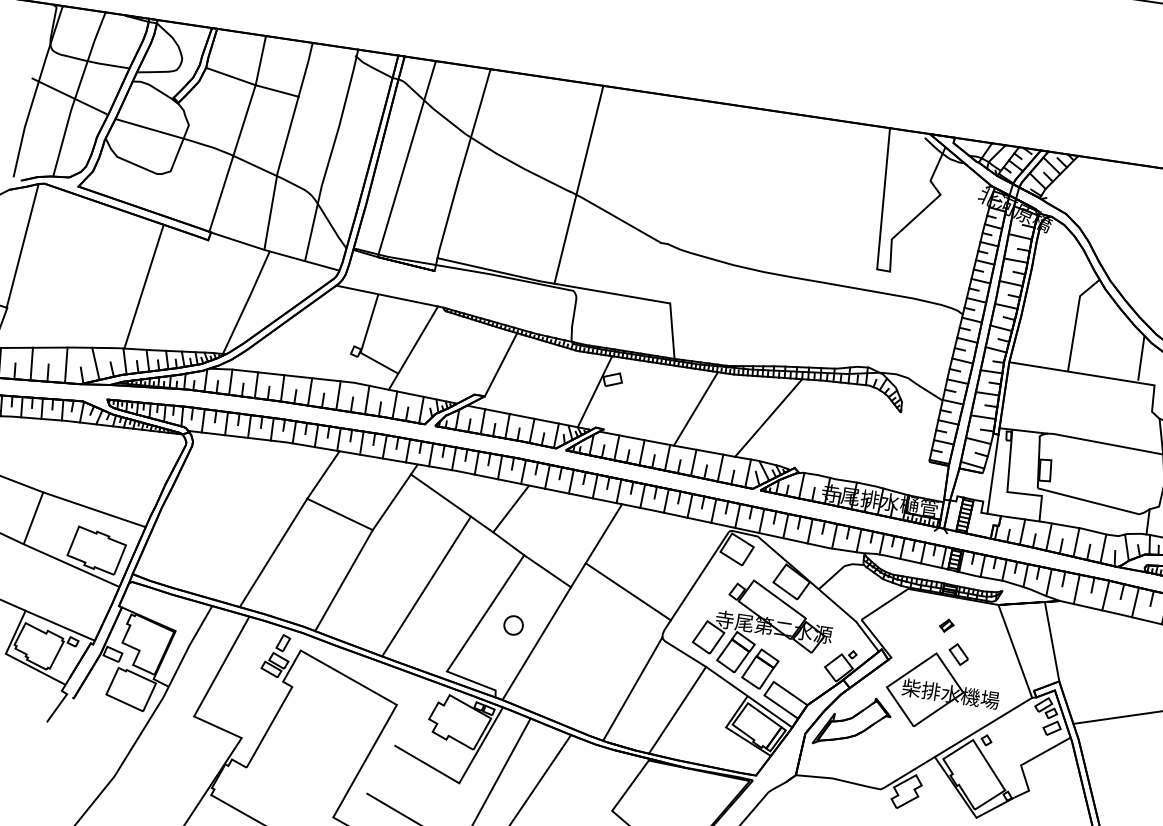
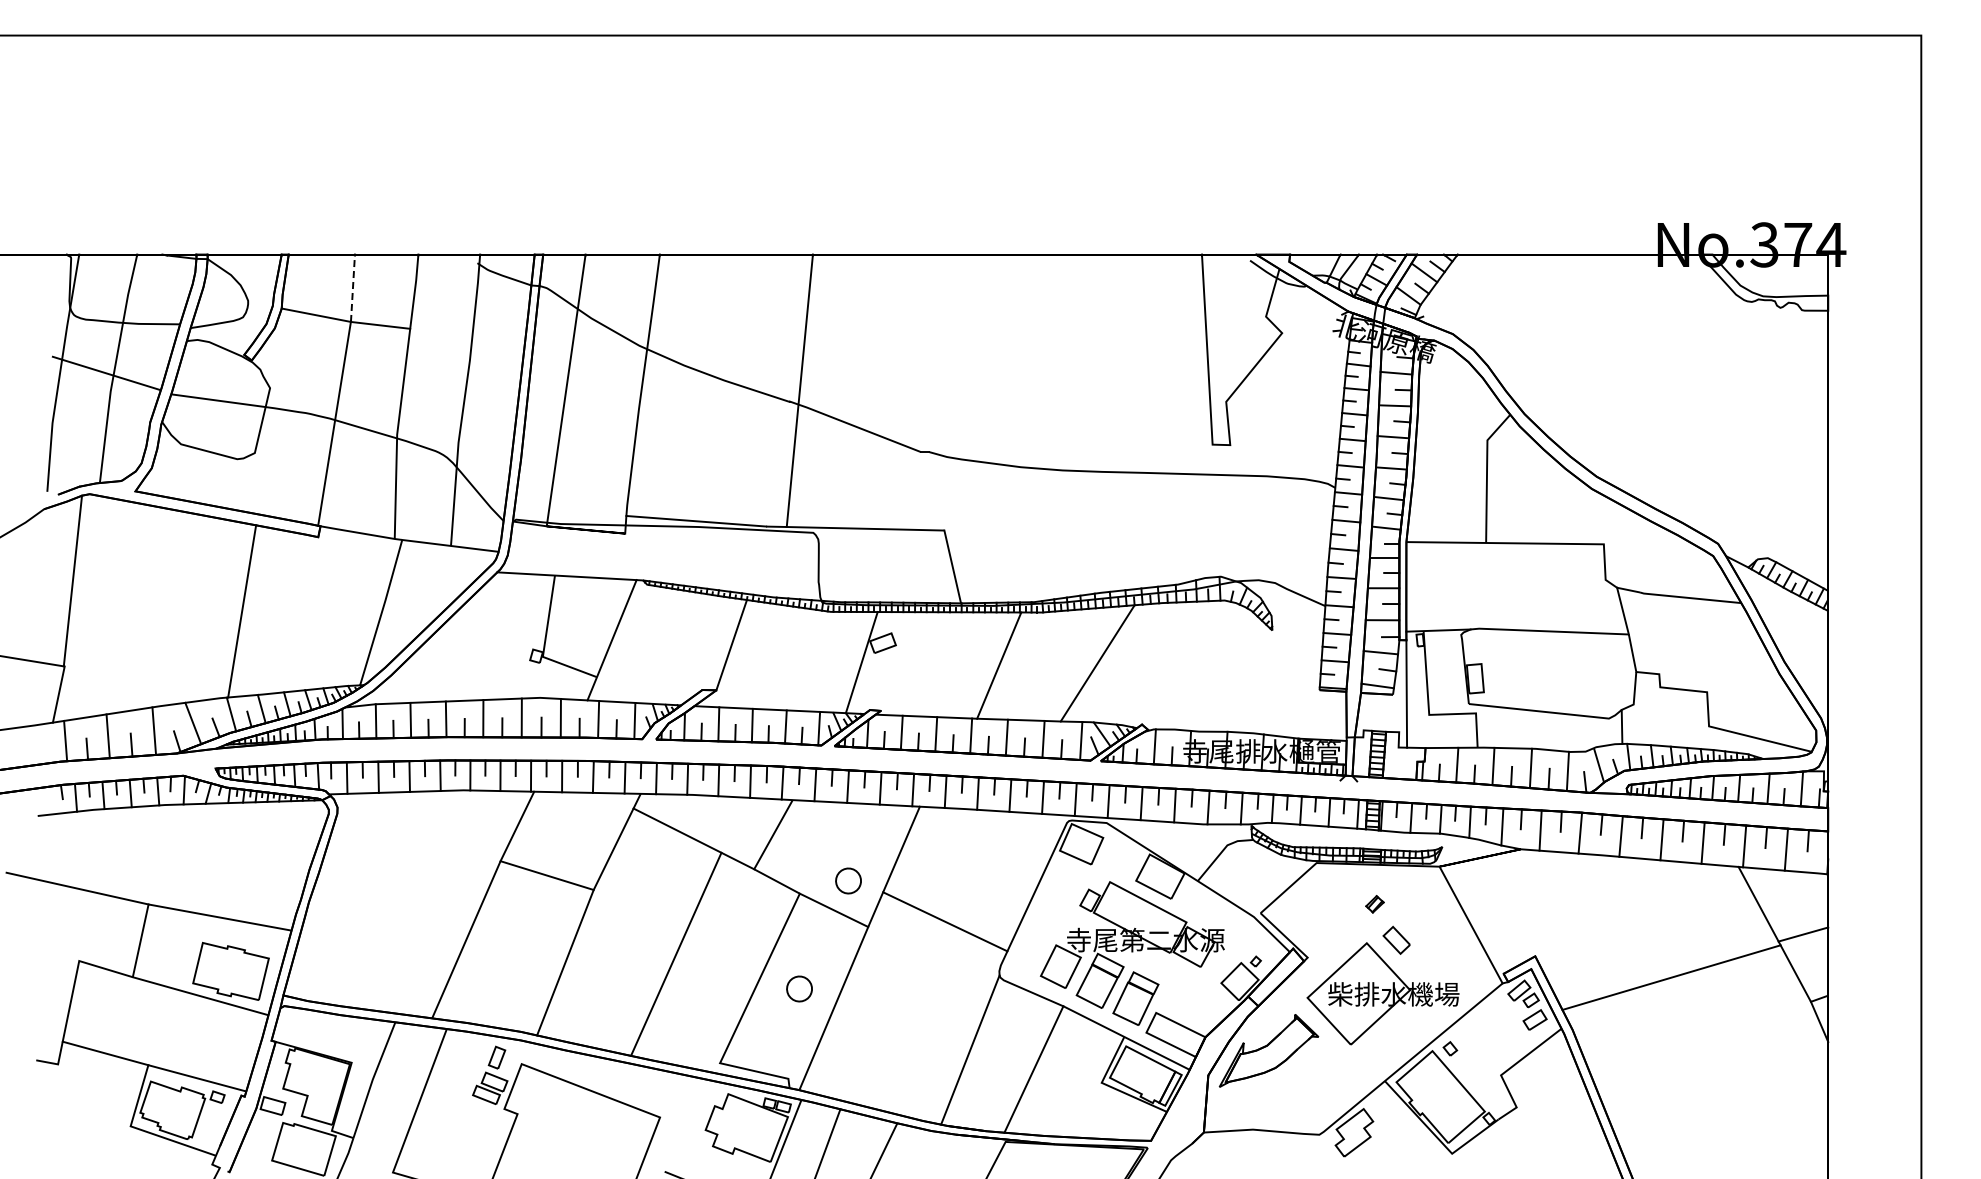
line: (260, 60) -> (352, 288), solid -> dashed
line: (1141, 357) -> (1580, 510), removed
part: (561, 550) -> (848, 880), added
line: (1051, 642) -> (1517, 905), removed

